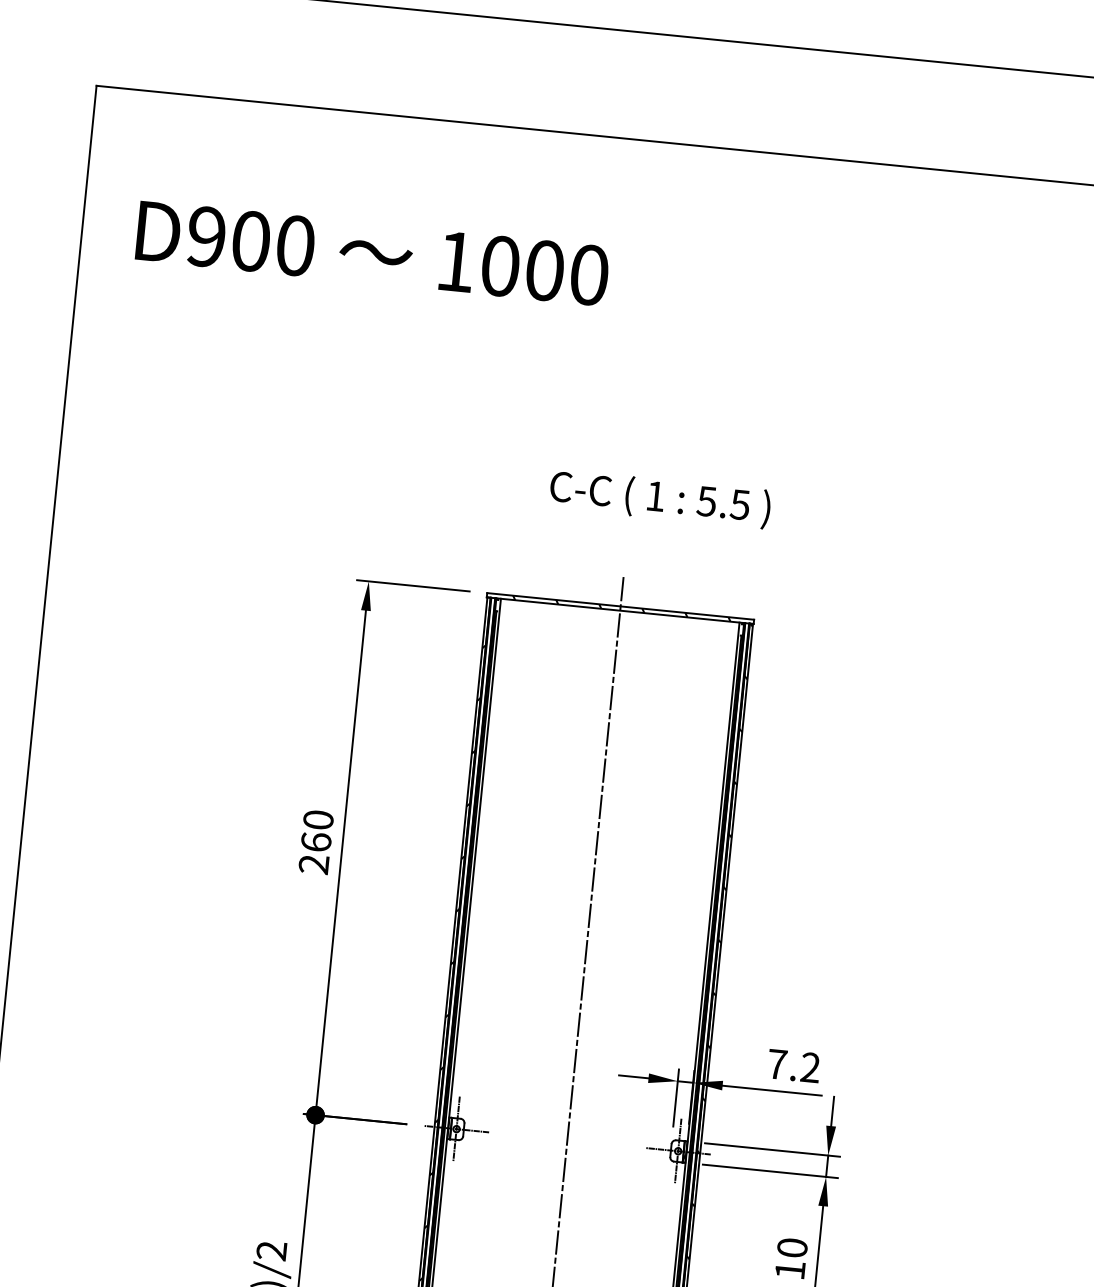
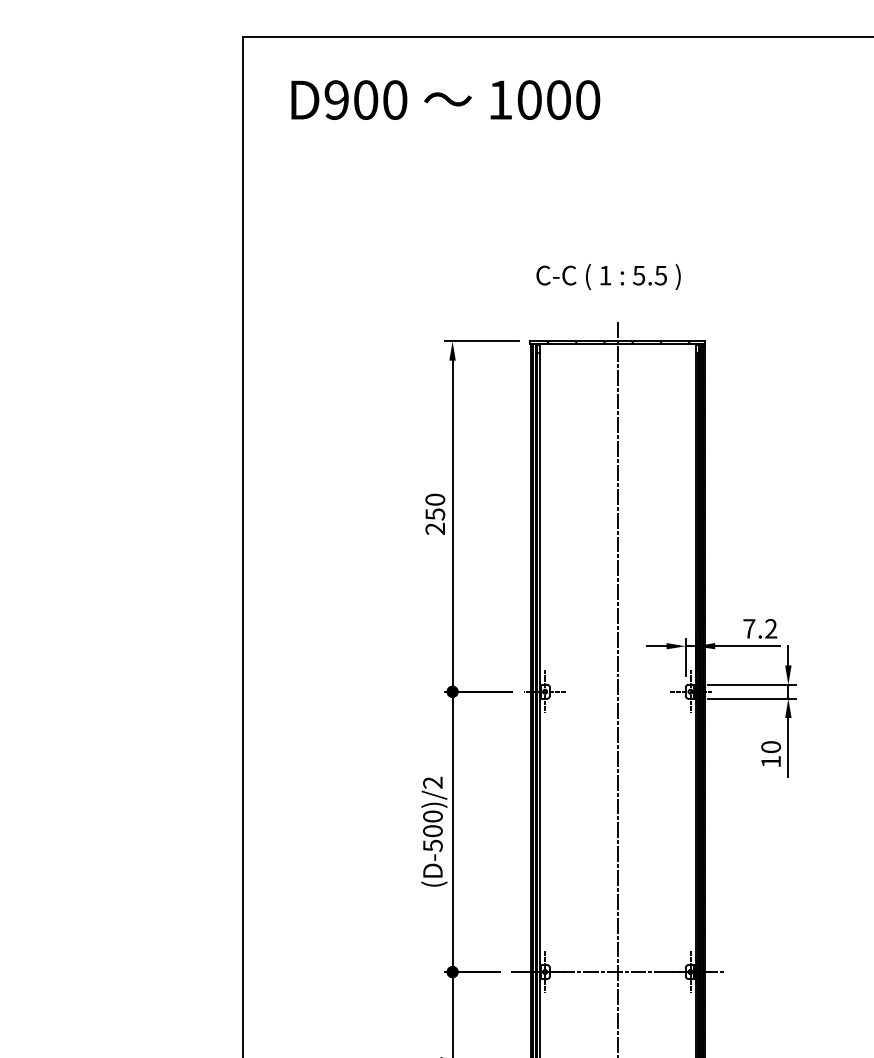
text: (372, 252) -> (445, 99), moved
text: (660, 499) -> (608, 277), moved
text: (316, 842) -> (435, 514), 260 -> 250

